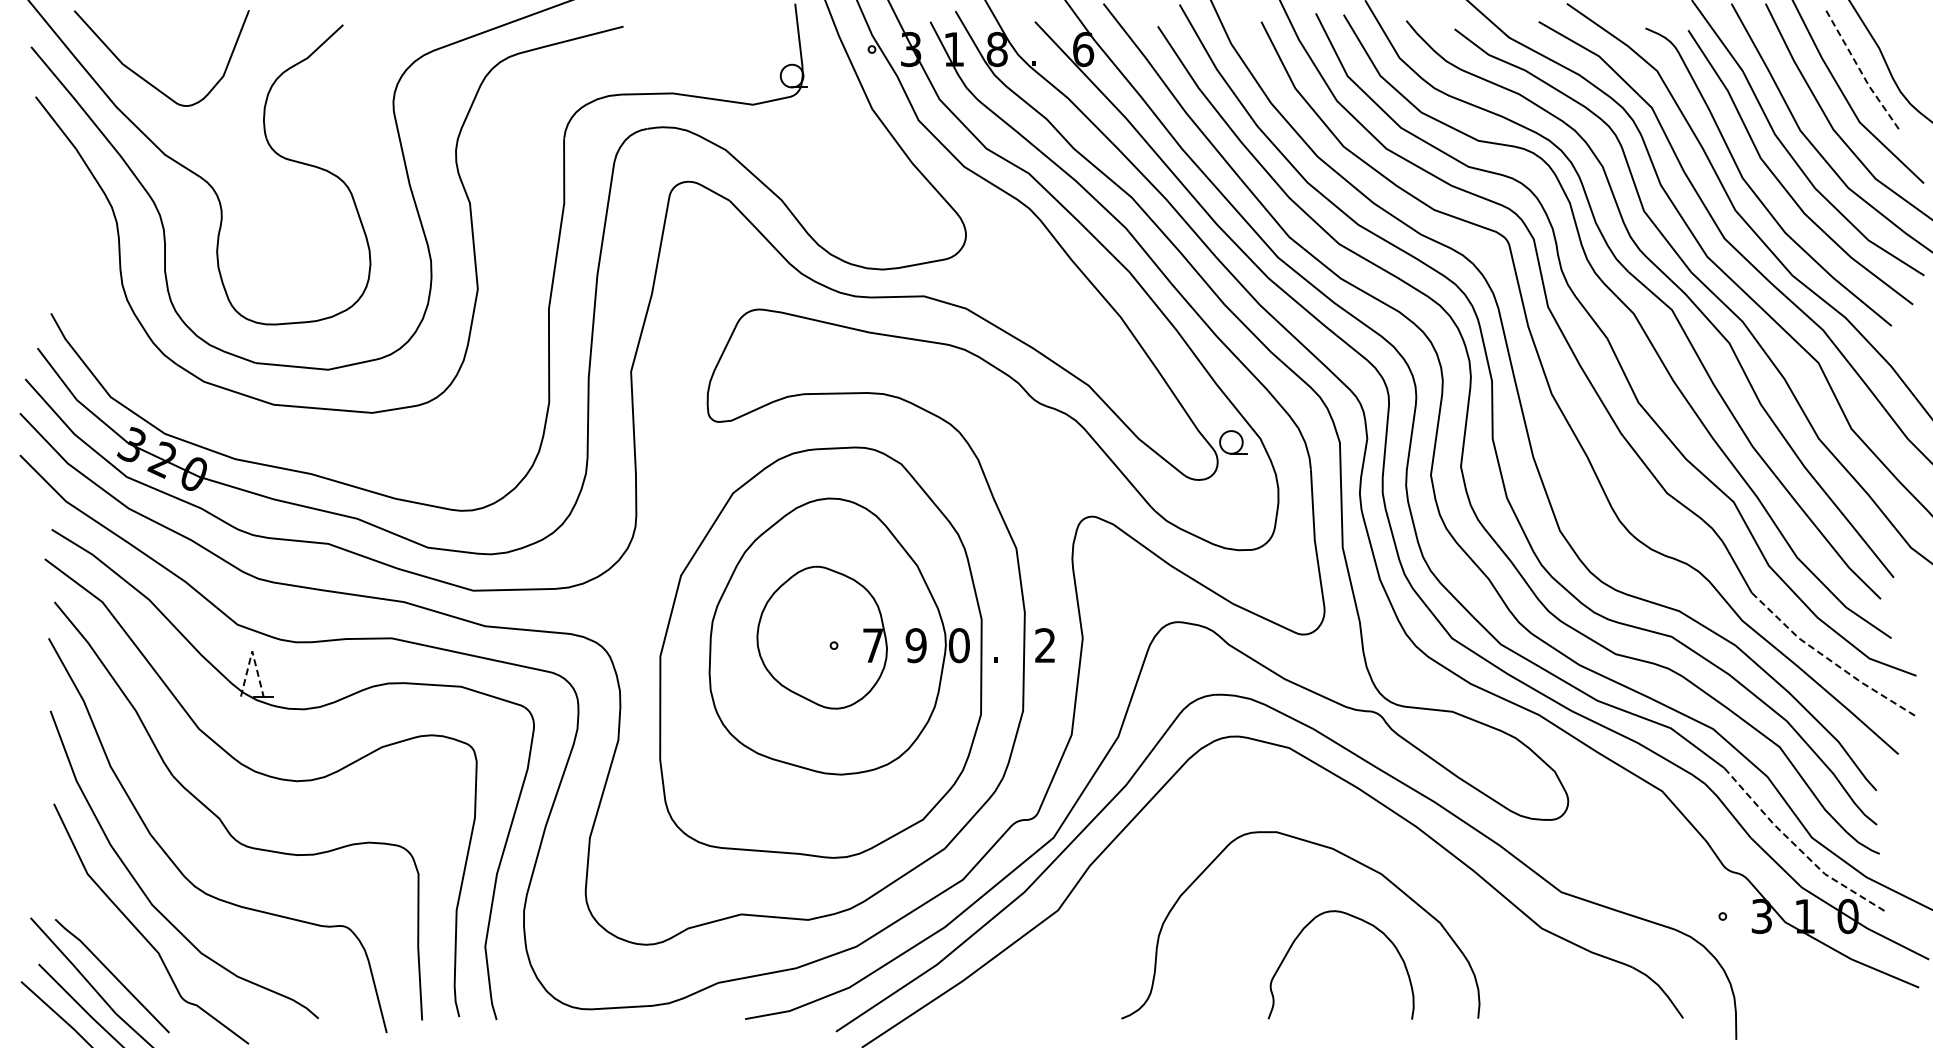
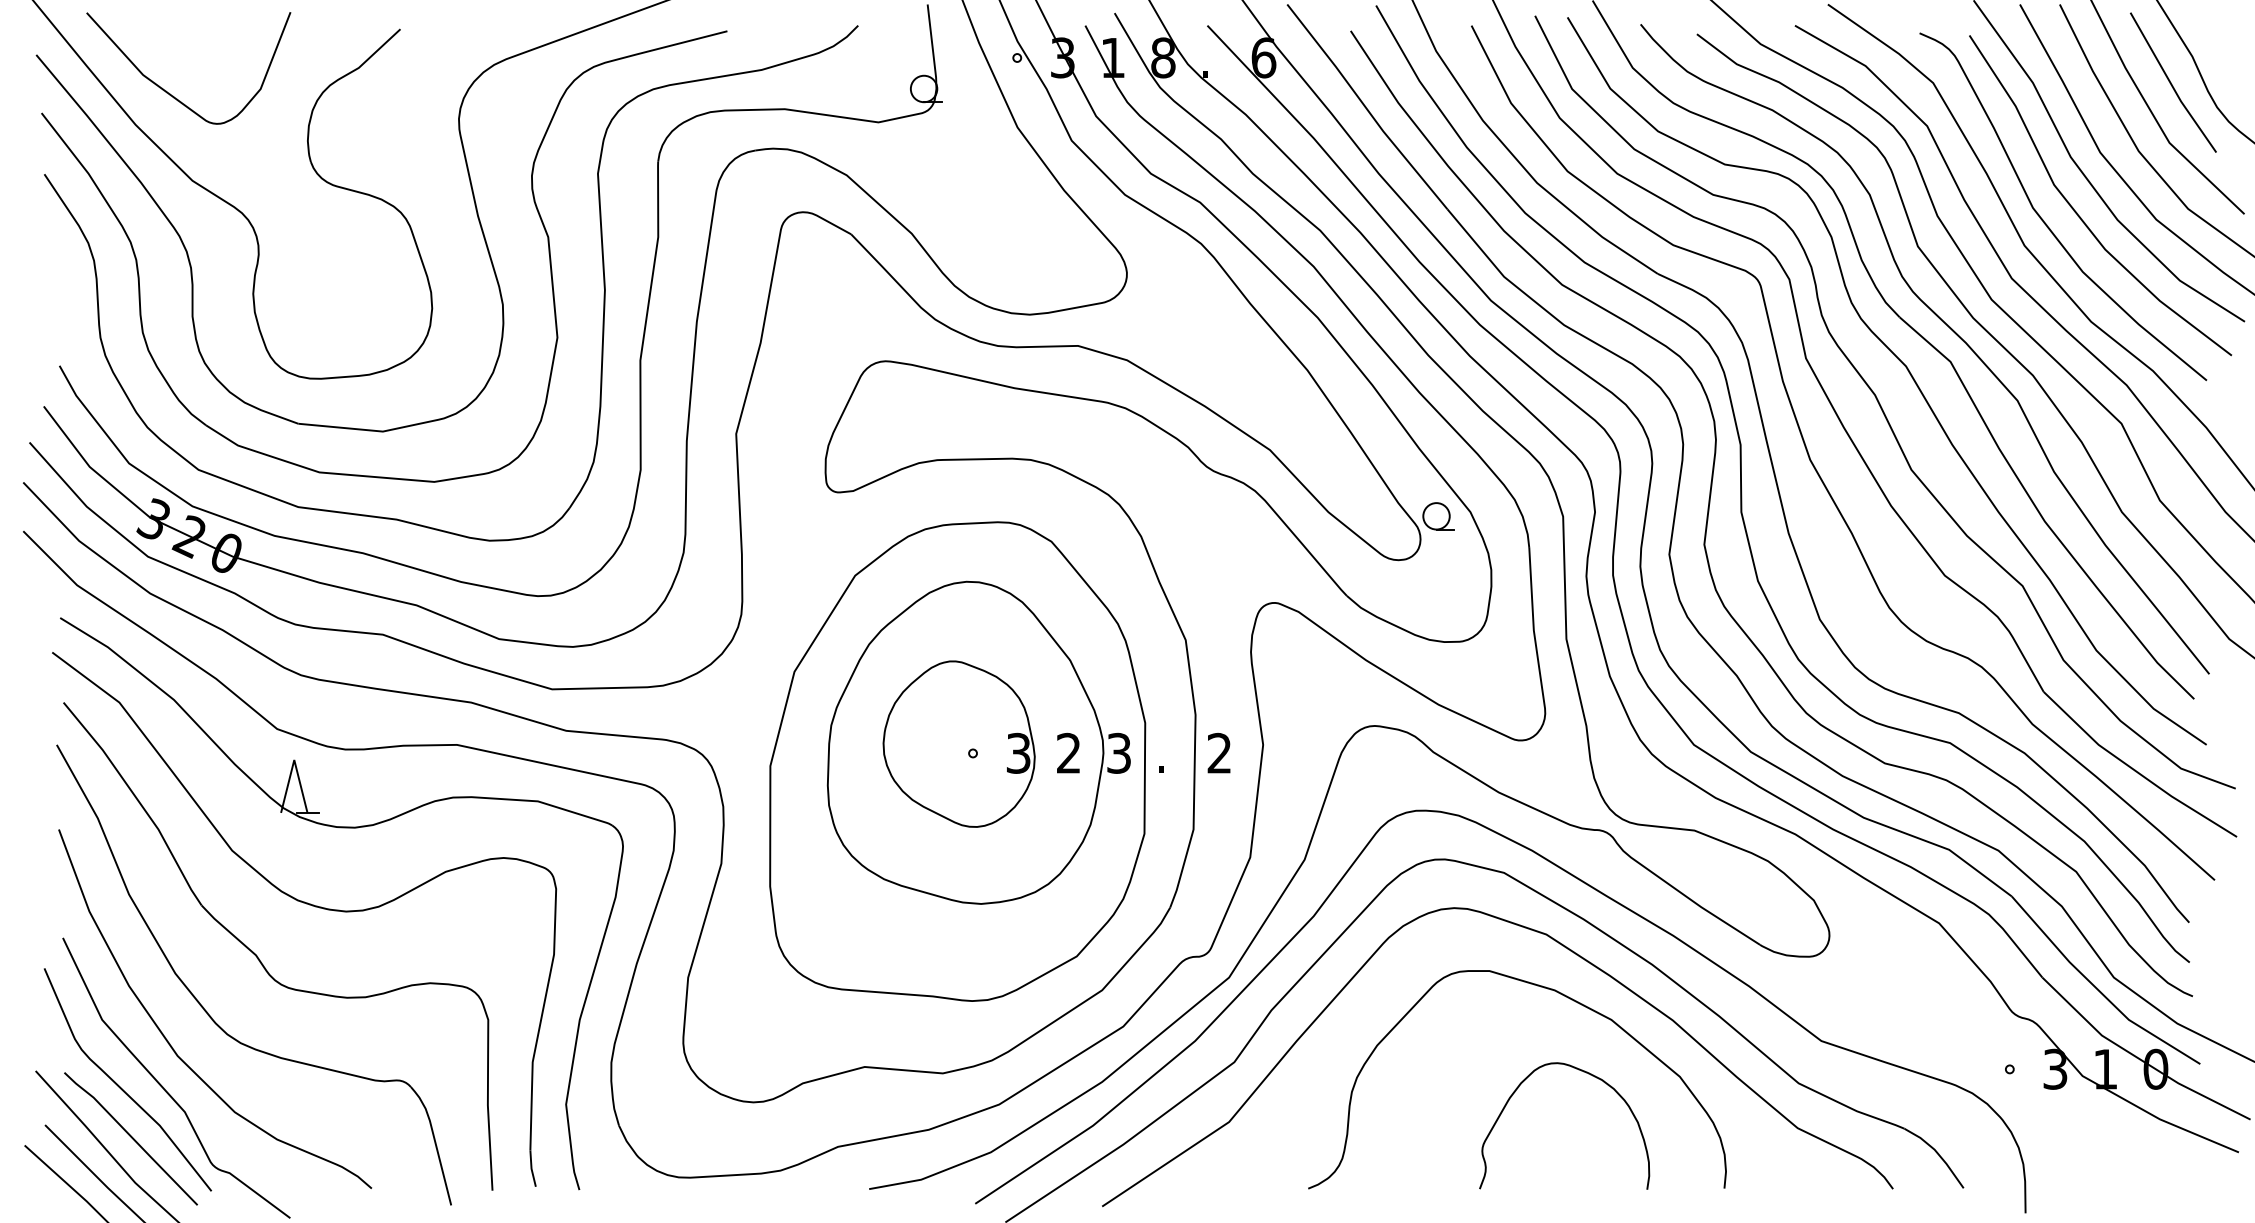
line: (1861, 72) -> (2171, 84), dashed -> solid
part: (516, 235) -> (602, 274), added
text: (873, 645) -> (1019, 753), 7 -> 3
text: (915, 645) -> (1068, 753), 9 -> 2
text: (958, 645) -> (1118, 753), 0 -> 3
line: (252, 651) -> (294, 760), dashed -> solid
line: (1830, 660) -> (2135, 770), dashed -> solid
curve: (1339, 811) -> (1562, 946), added
line: (1798, 848) -> (2098, 990), dashed -> solid
curve: (103, 931) -> (120, 1086), added

